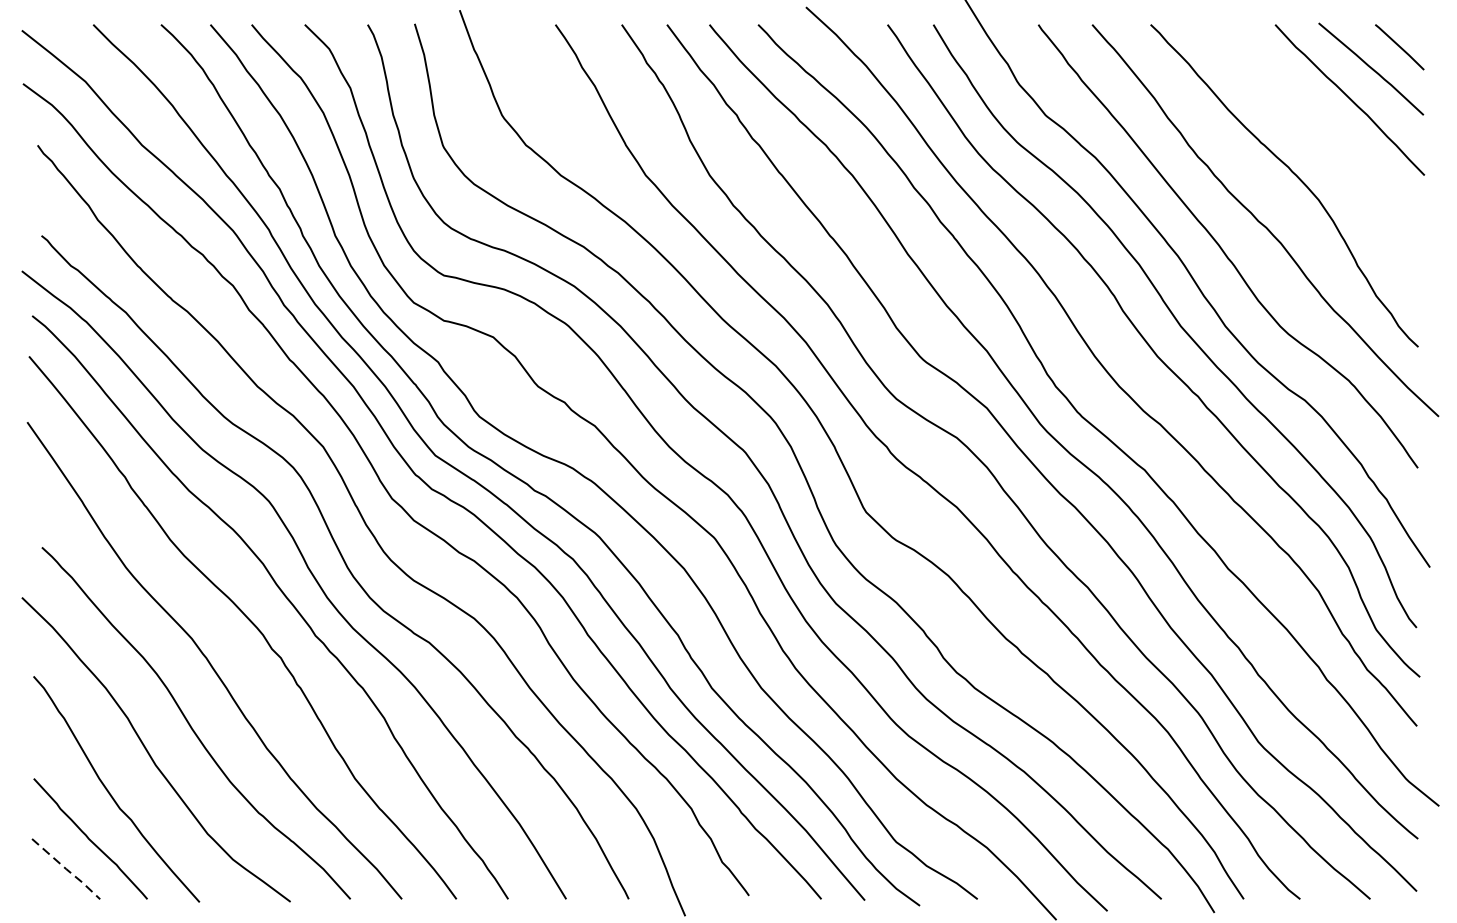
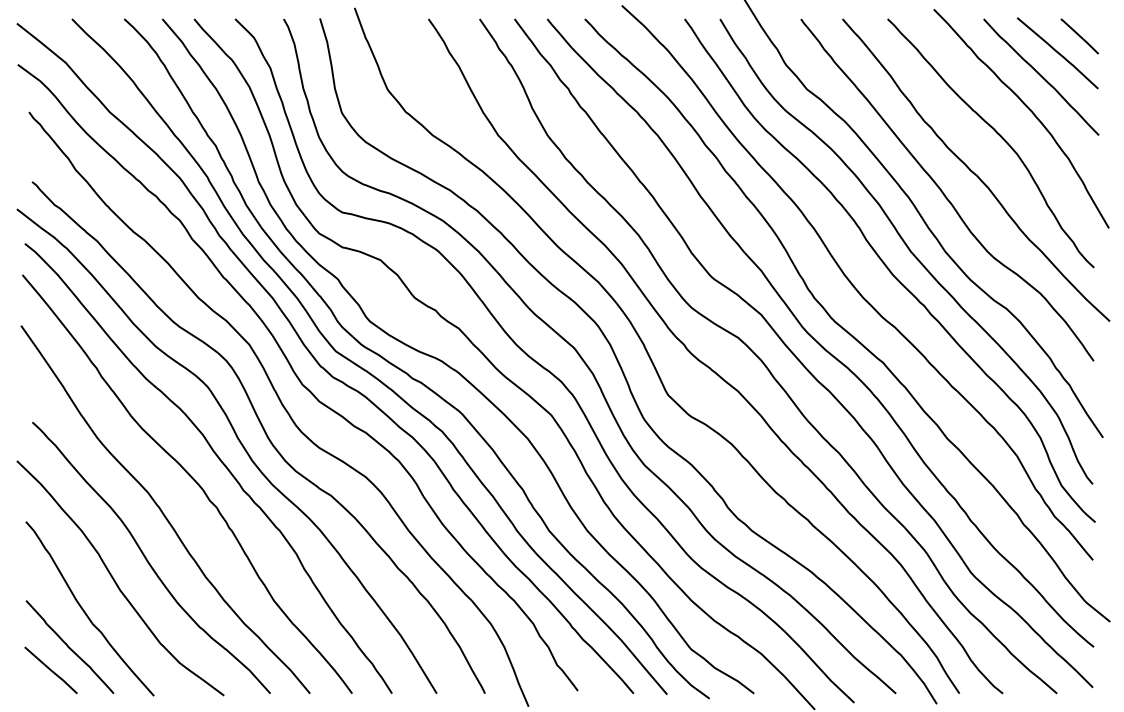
curve: (1334, 143) -> (1029, 110), added
line: (66, 869) -> (51, 670), dashed -> solid

